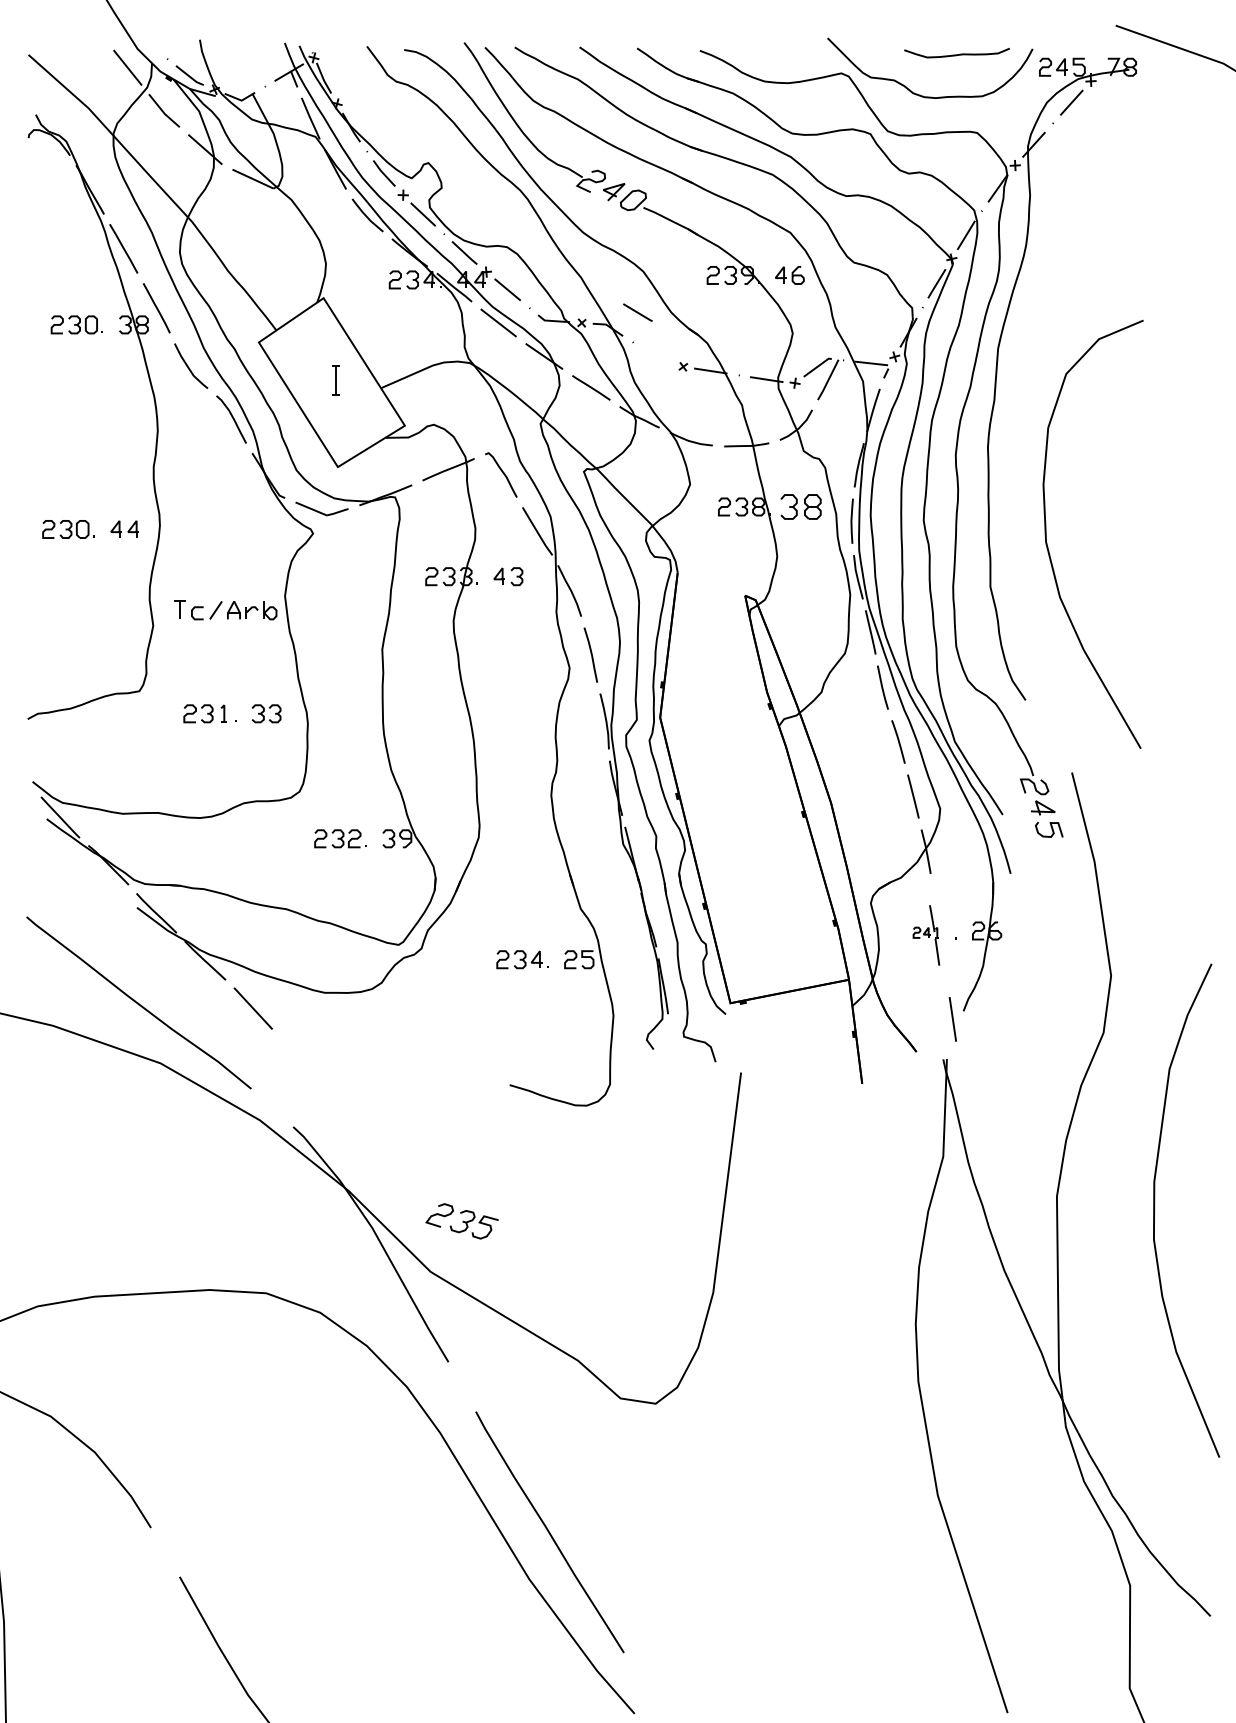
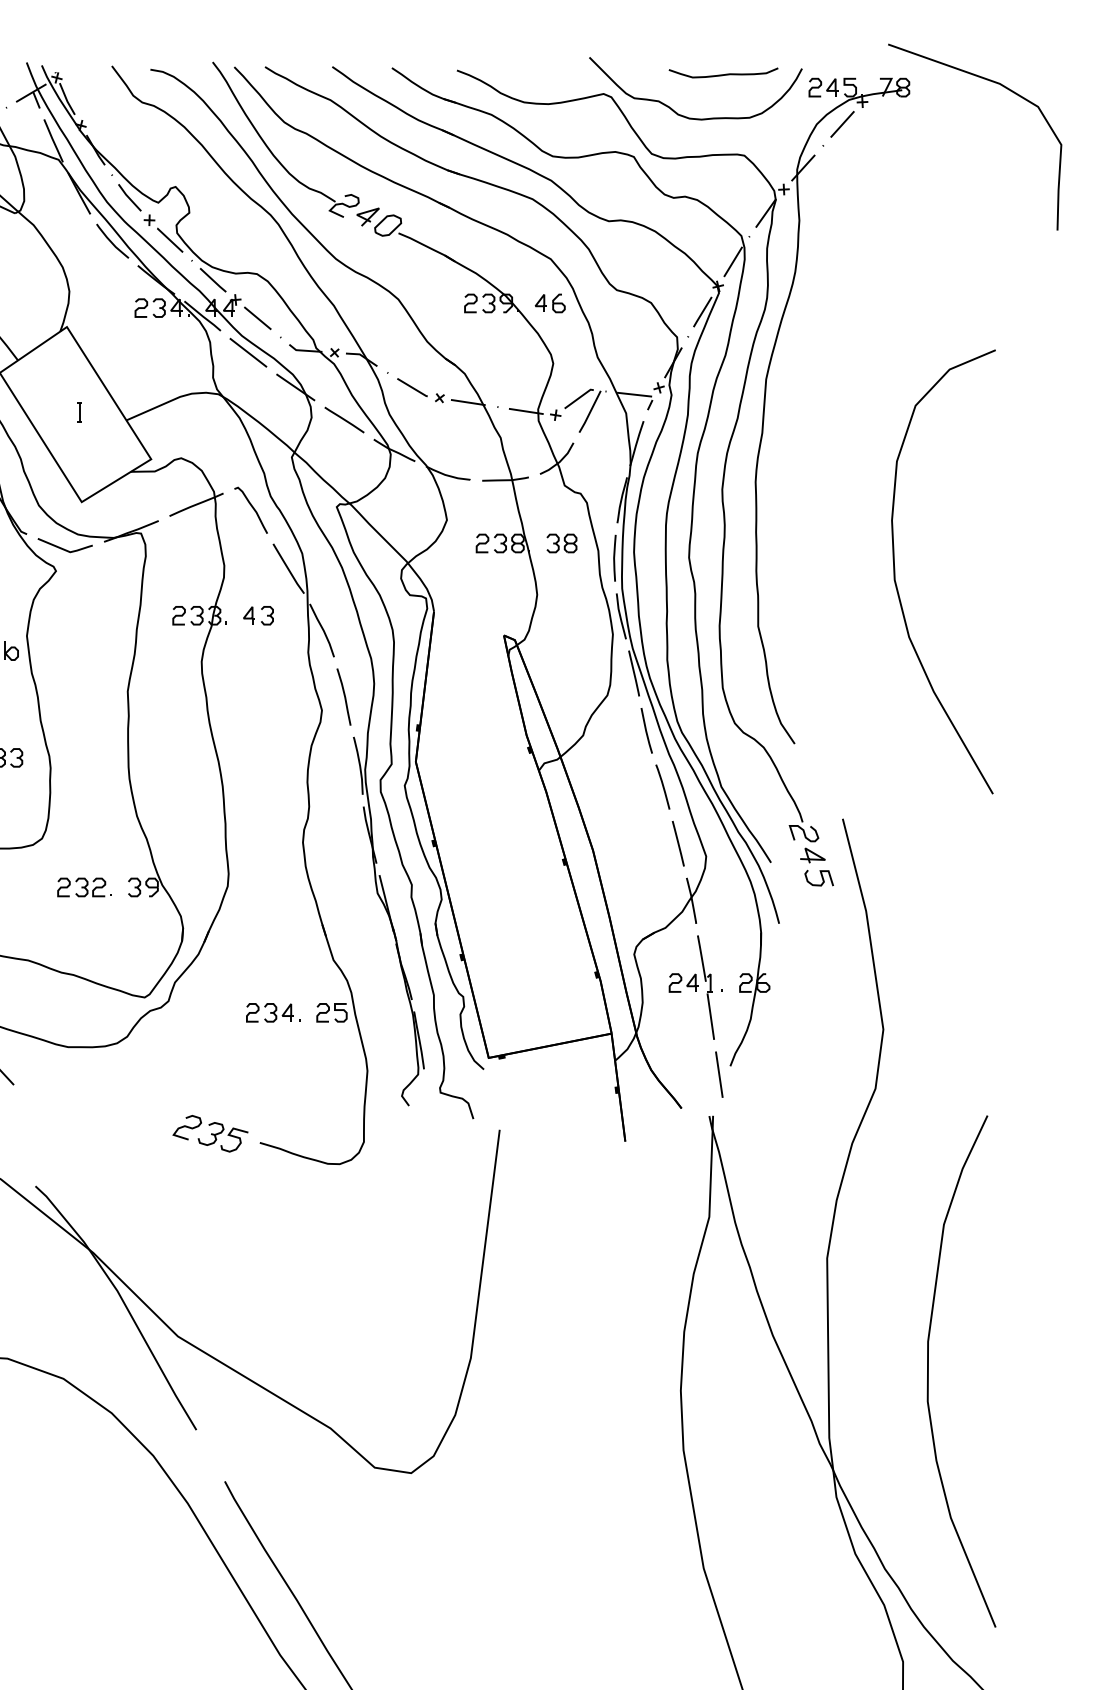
line: (637, 312) -> (412, 387), moved
part: (335, 380) -> (79, 412), size x0.62
part: (800, 506) -> (561, 542), size x0.71
curve: (1048, 546) -> (897, 584), moved
part: (926, 935) -> (691, 987), size x1.67
curve: (1155, 1207) -> (929, 1368), moved
part: (461, 1221) -> (209, 1133), moved

